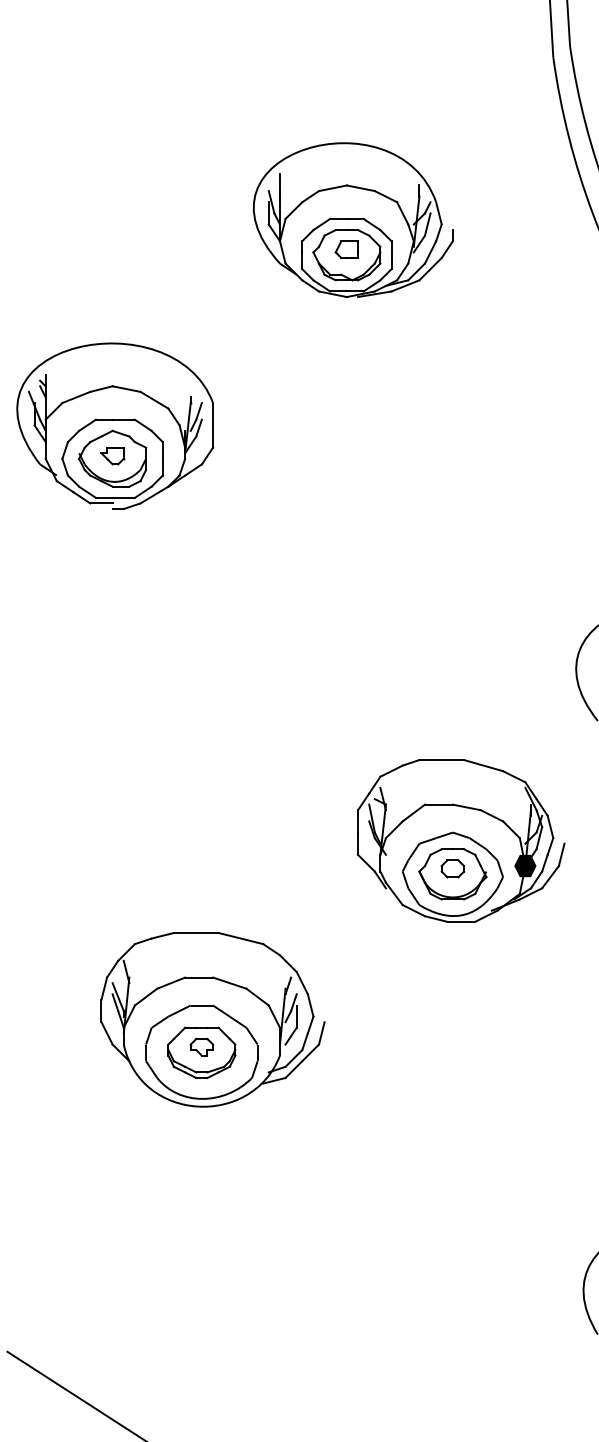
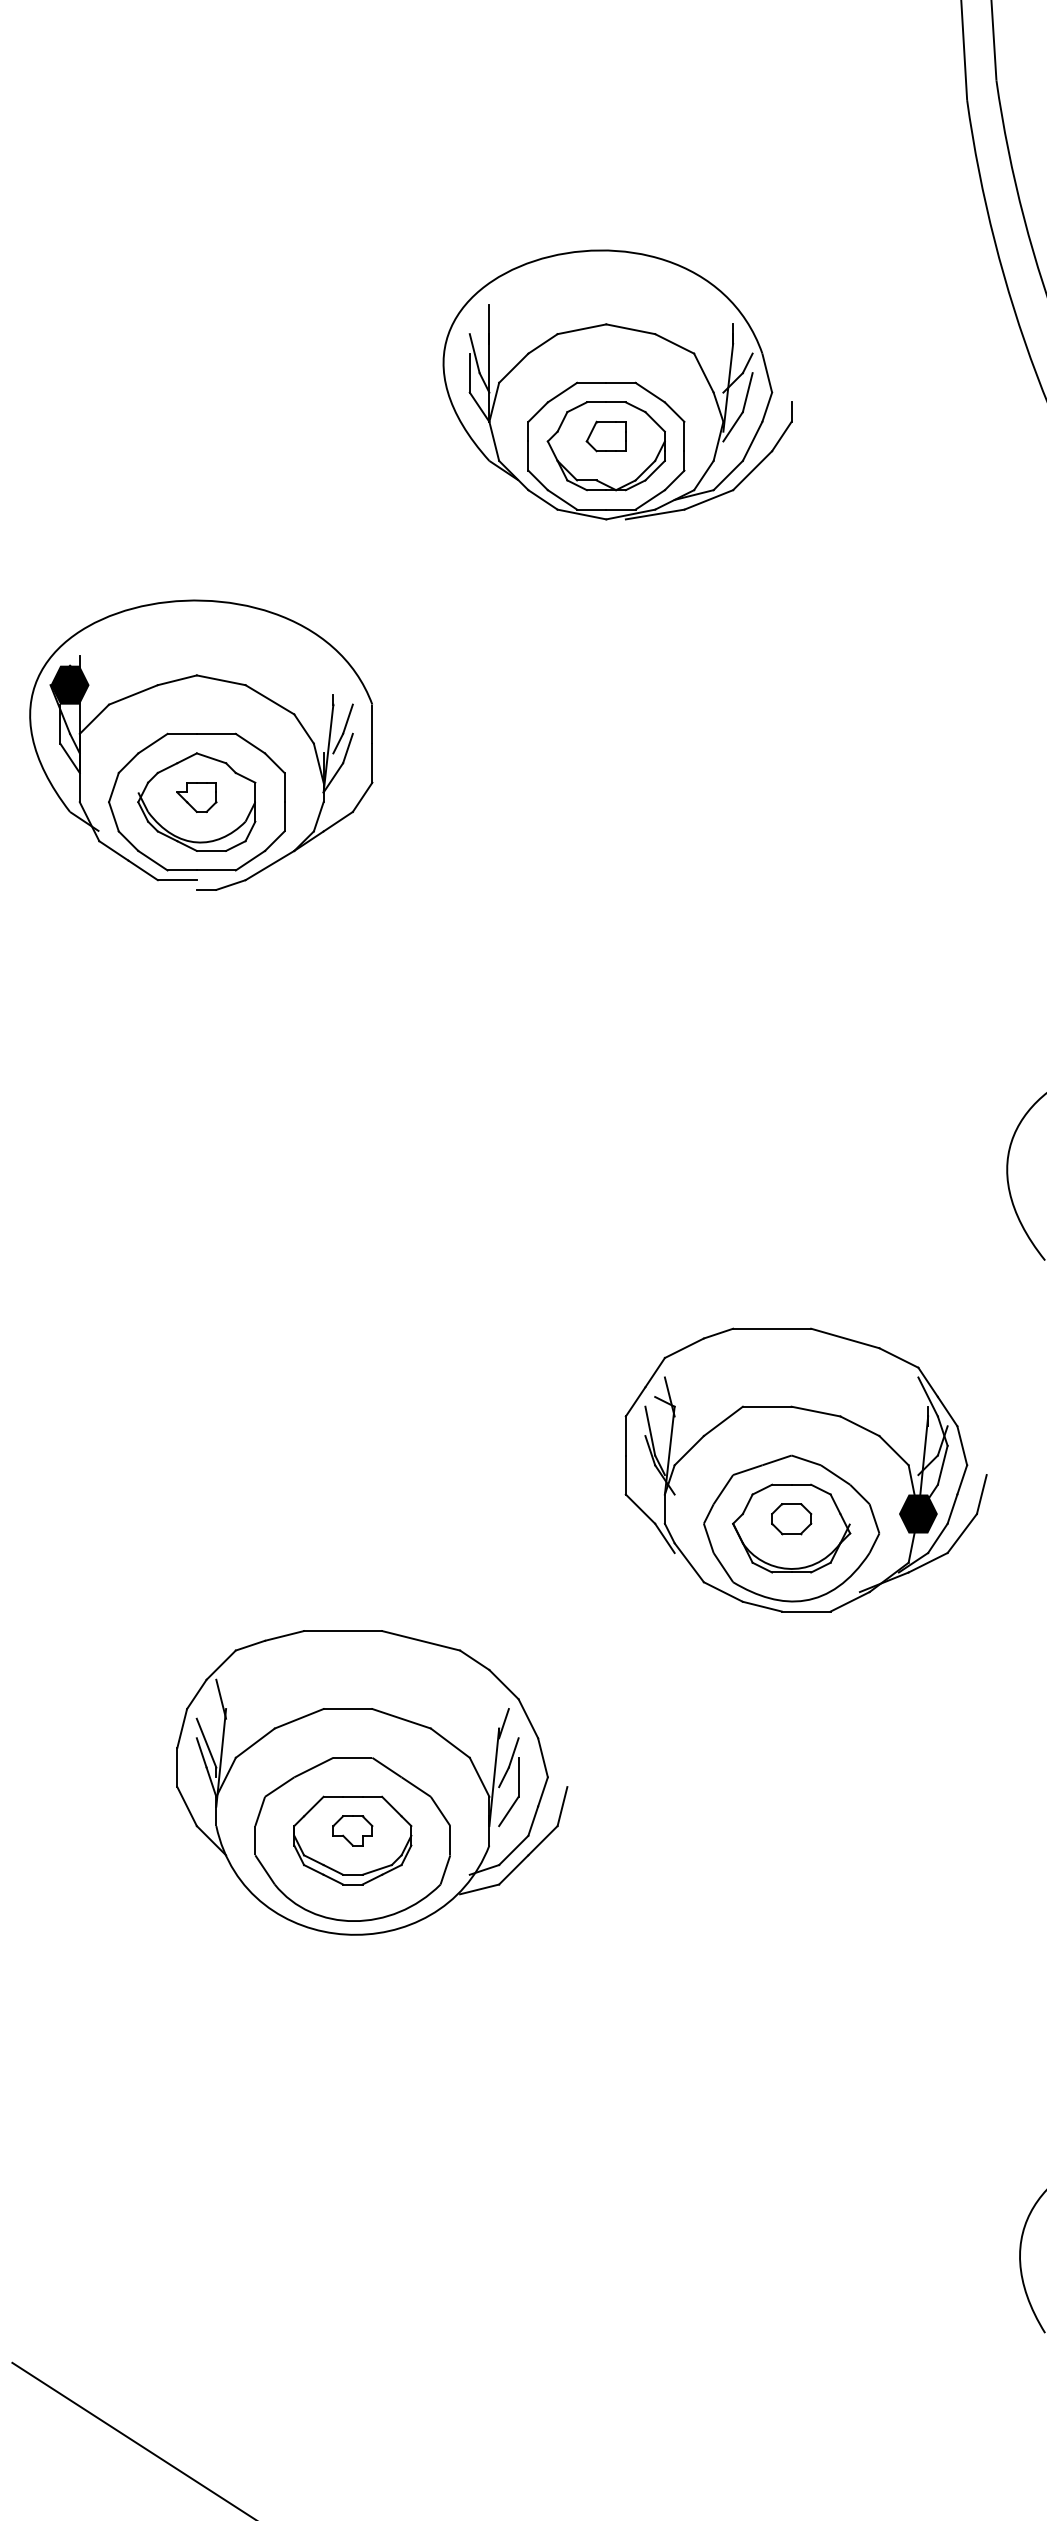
fill: (39, 391) -> (68, 684), added

